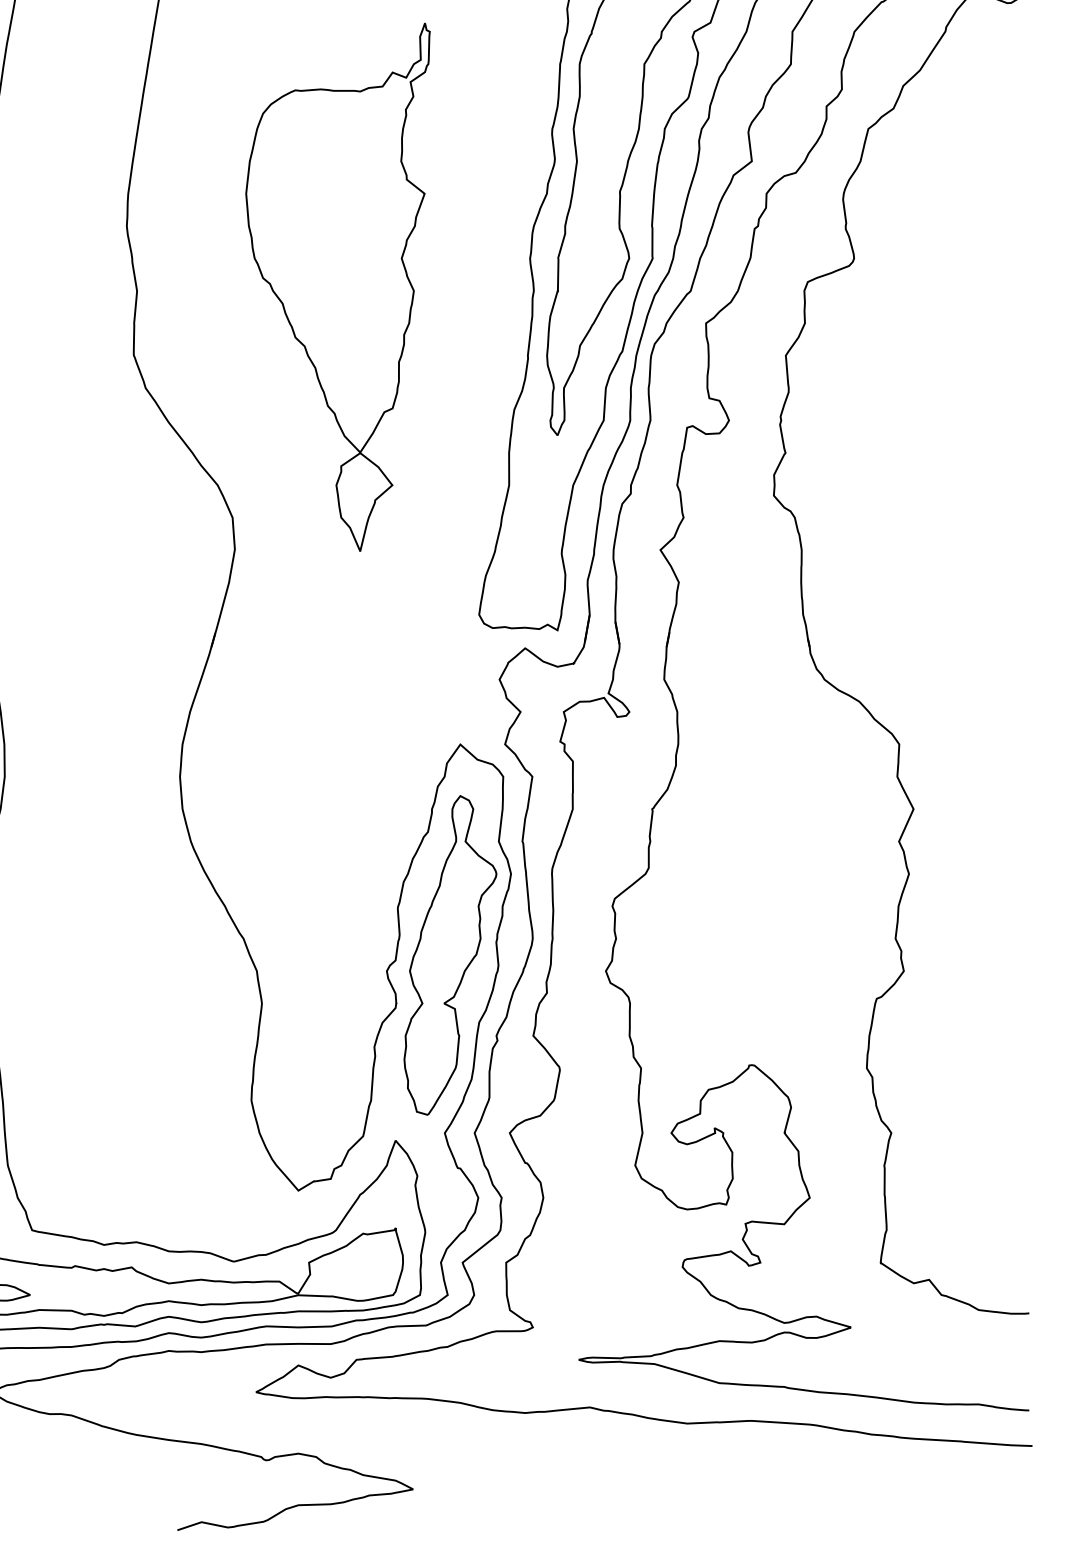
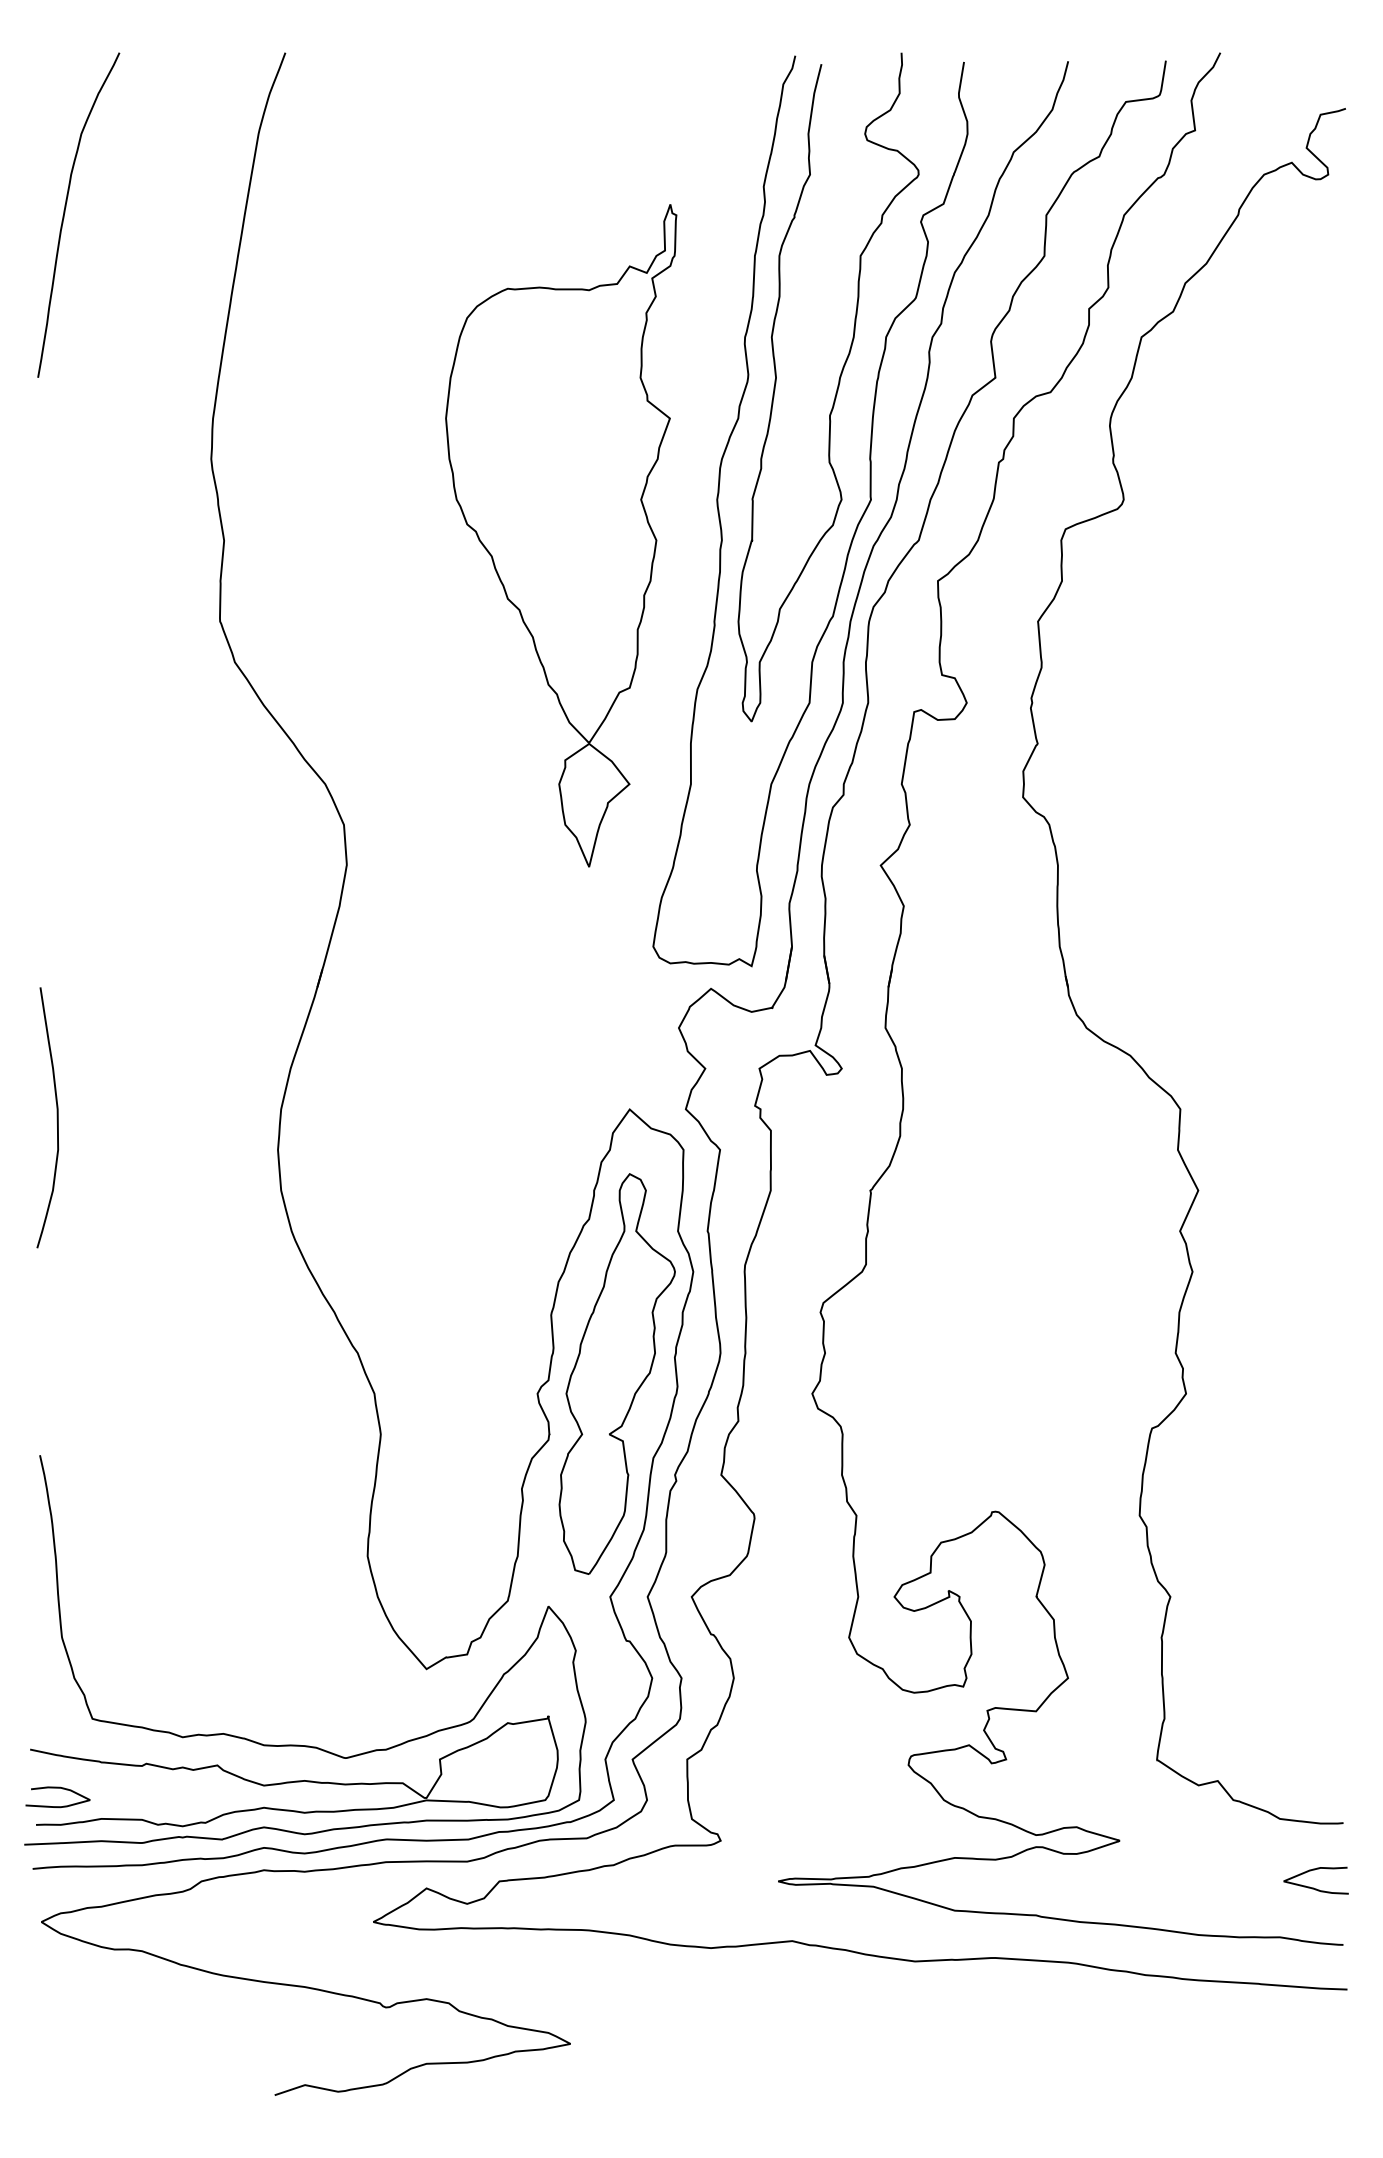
part: (338, 287) -> (561, 535), moved
curve: (1005, 1364) -> (1313, 1887), added

